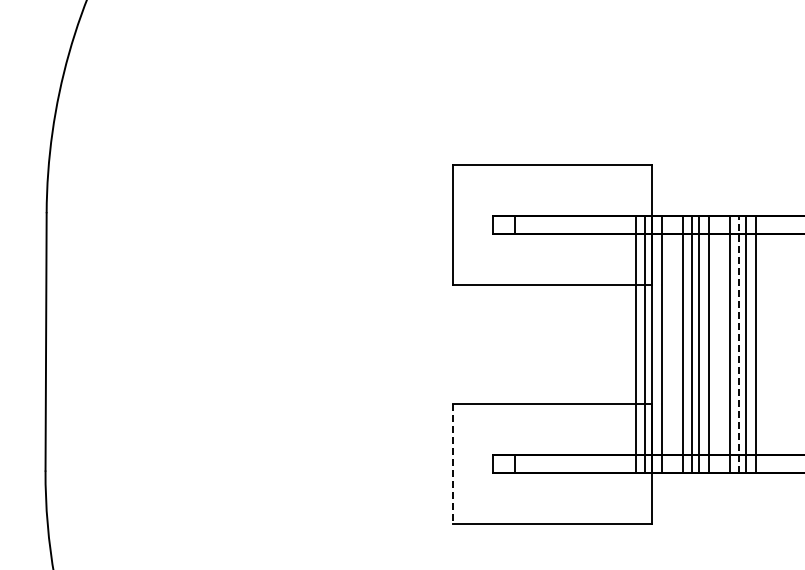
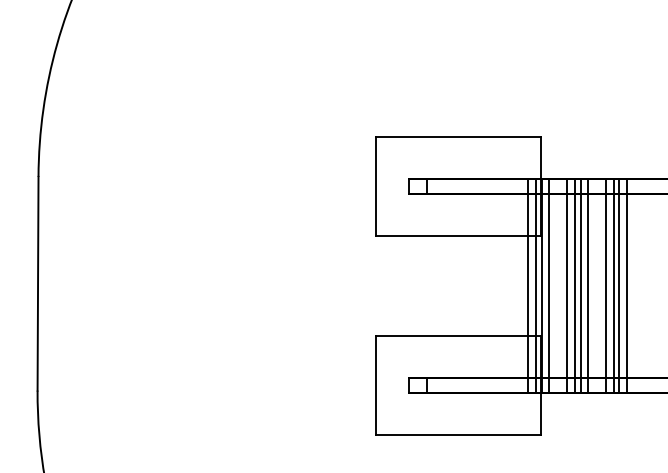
line: (739, 344) -> (613, 285), dashed -> solid
line: (452, 464) -> (375, 385), dashed -> solid

